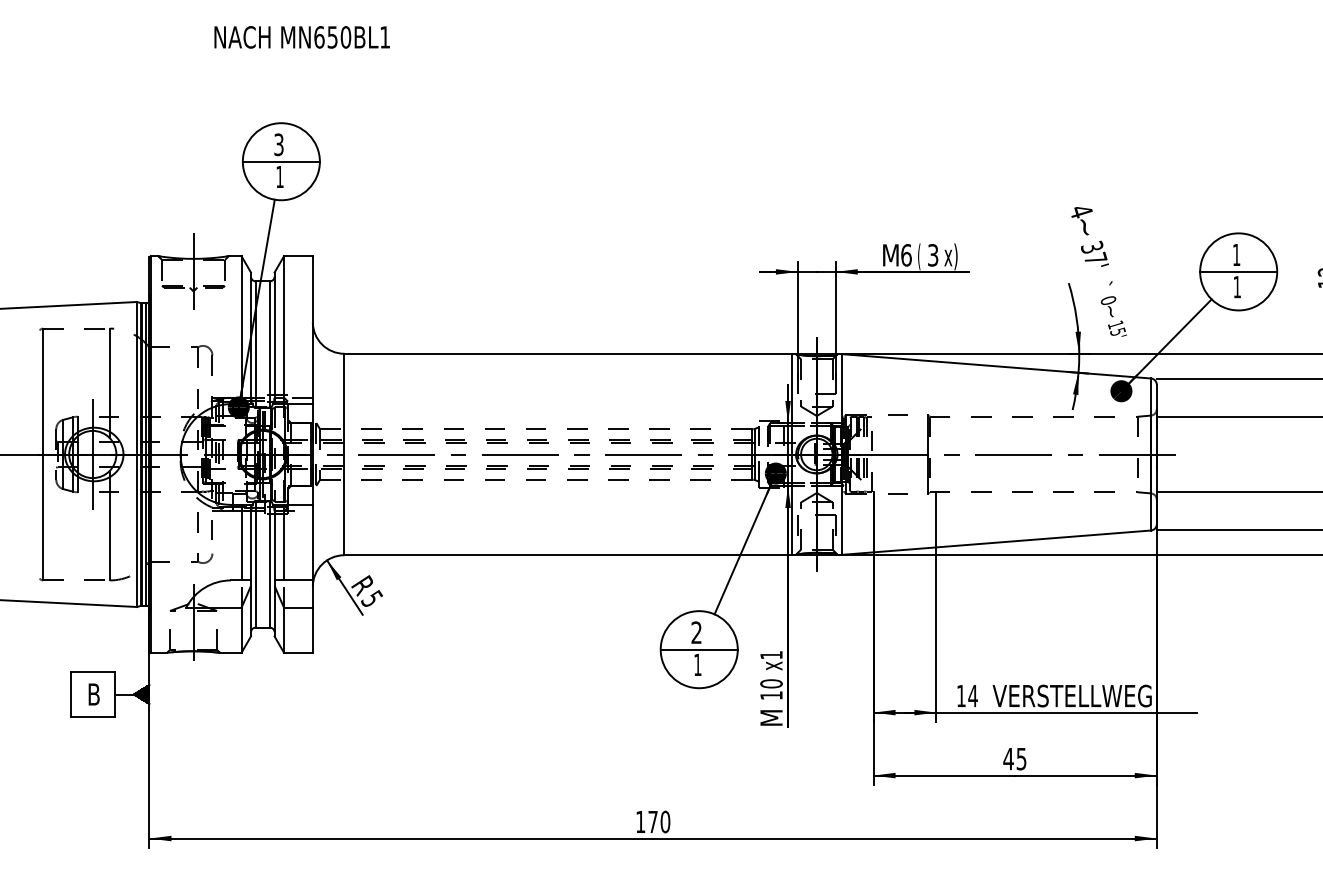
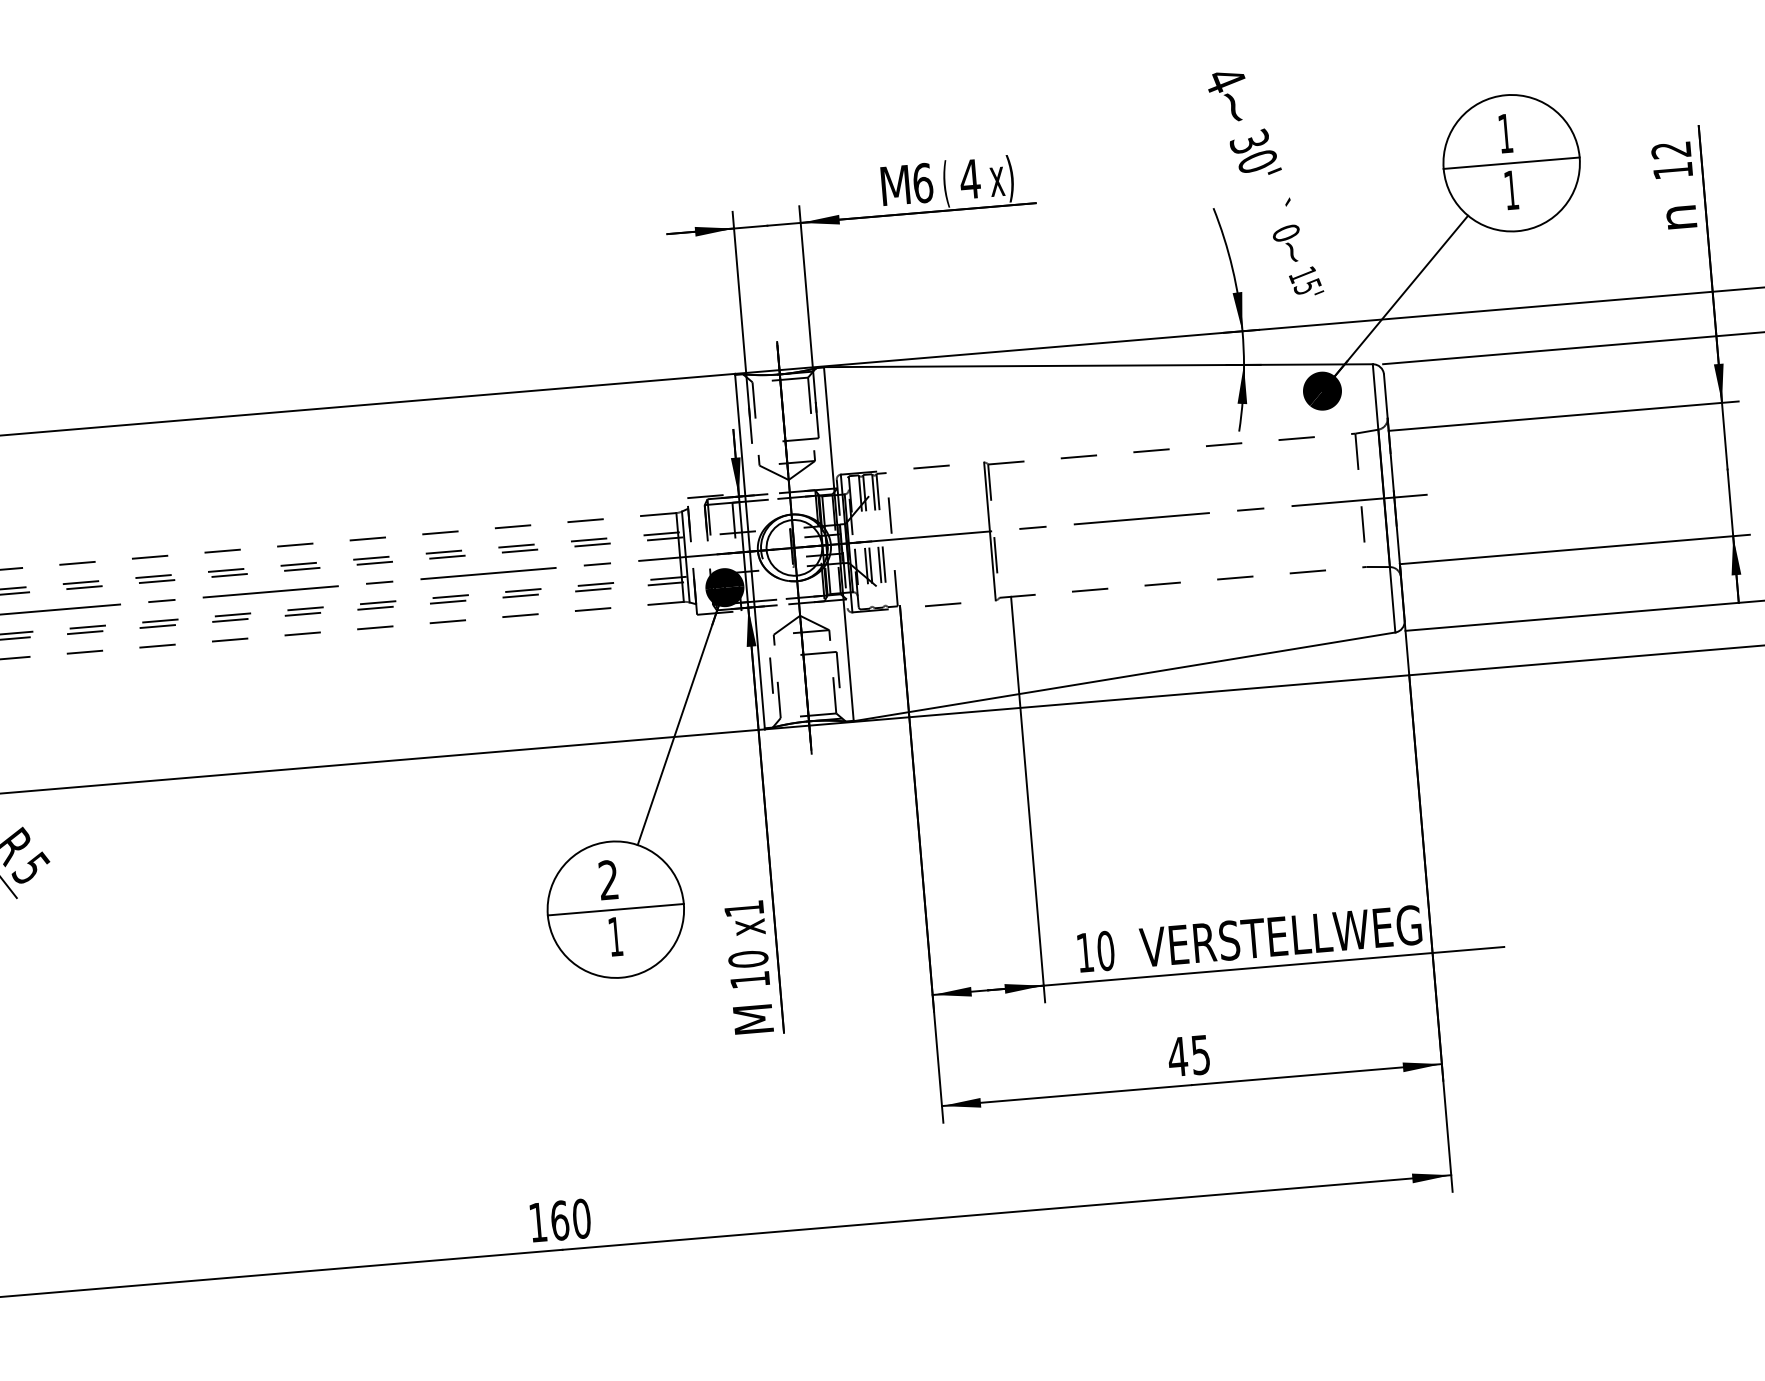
text: (932, 255) -> (968, 179), 3 -> 4
text: (1095, 257) -> (1256, 158), 37' -> 30'
text: (972, 695) -> (1104, 950), 14 -> 10
text: (653, 821) -> (560, 1219), 170 -> 160

